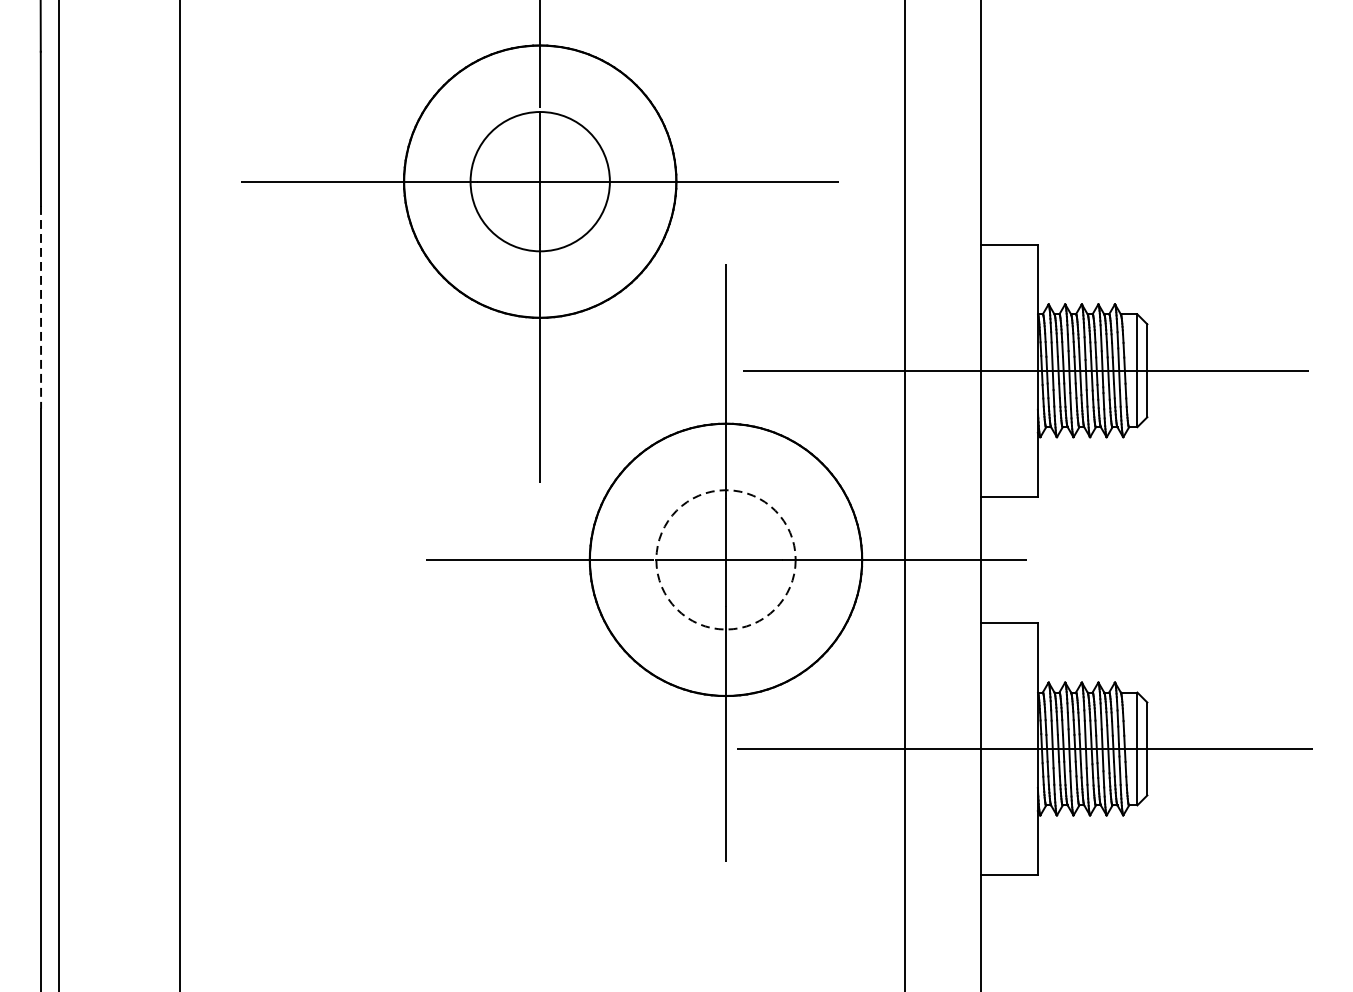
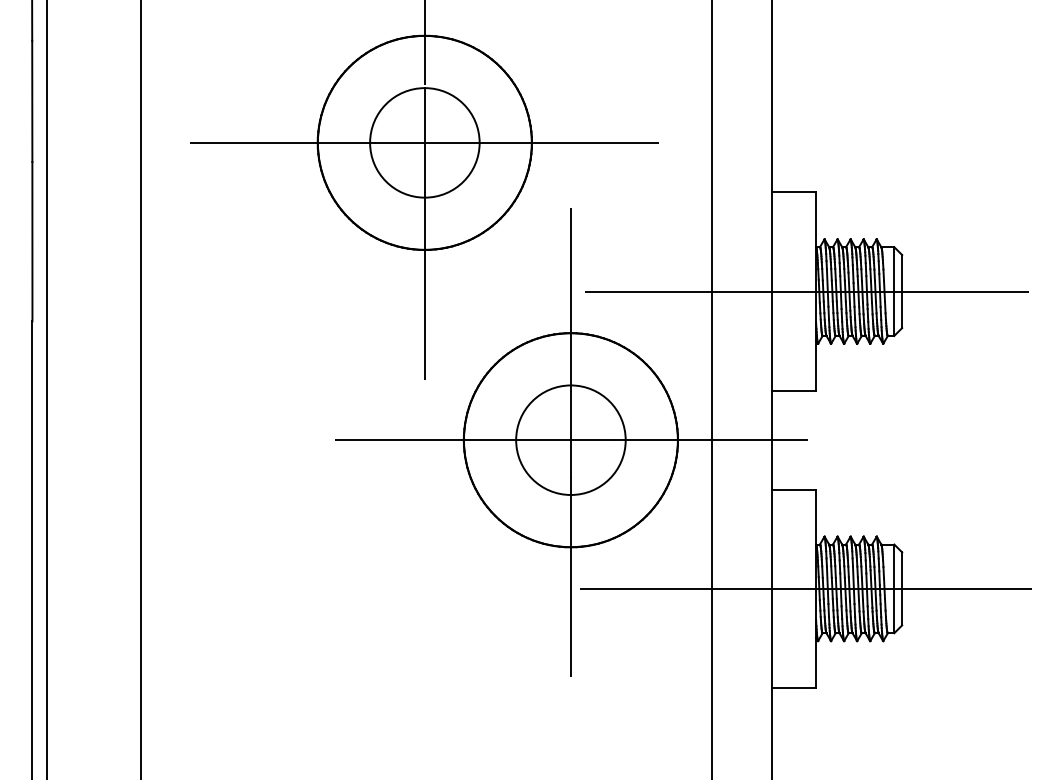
line: (41, 307) -> (32, 241), dashed -> solid
circle: (725, 558) -> (570, 439), dashed -> solid

